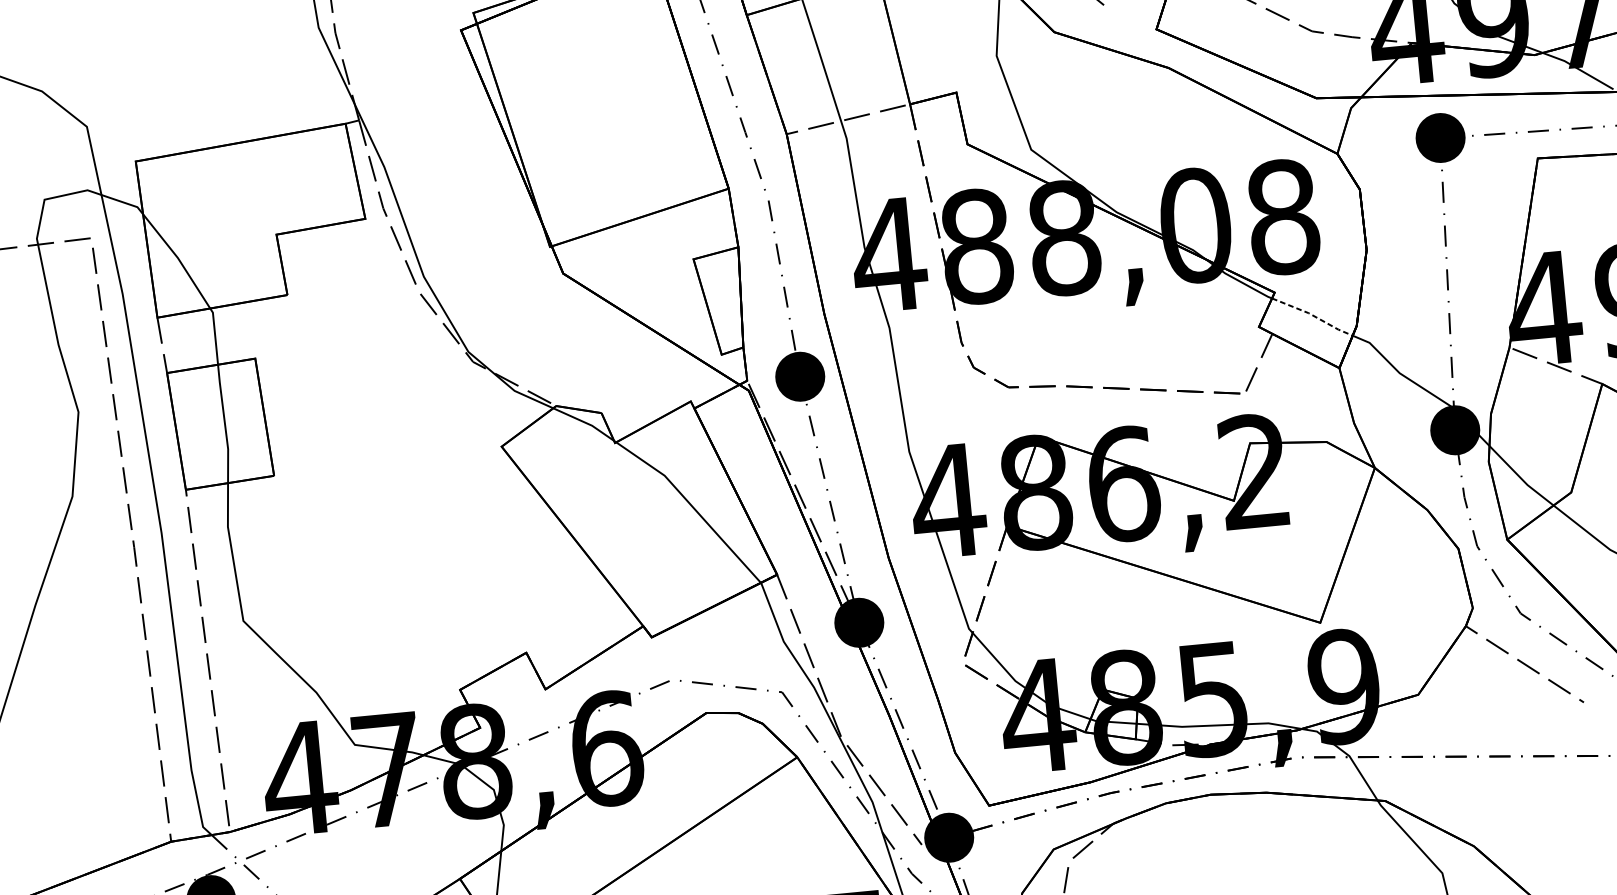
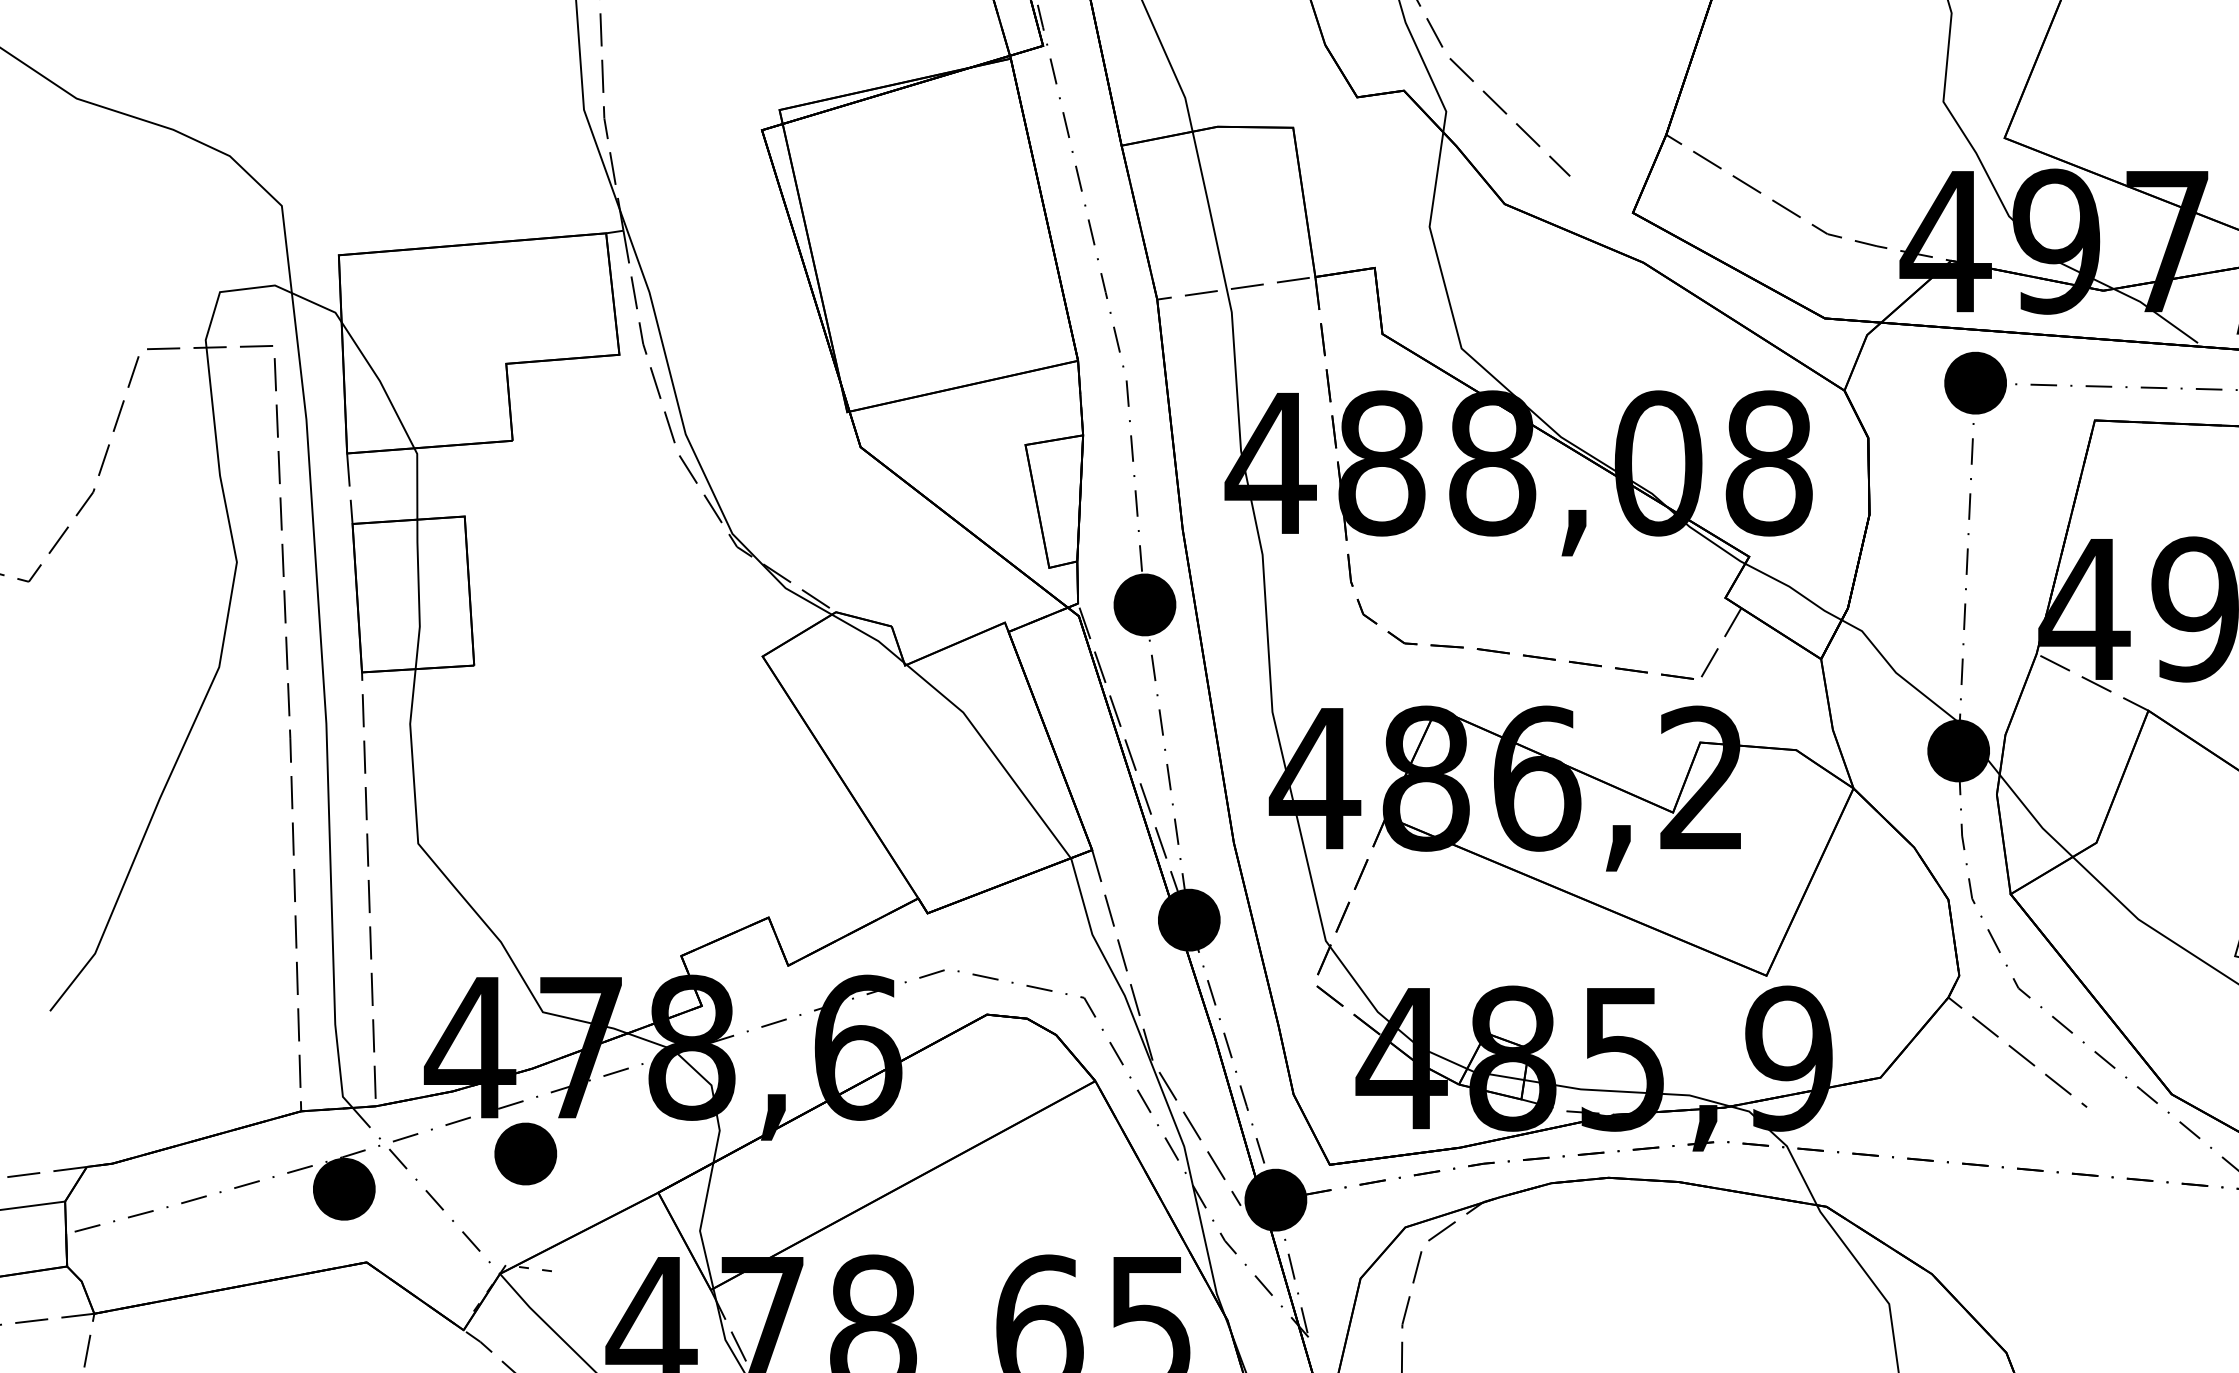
line: (1313, 315) -> (1795, 590), dashed -> solid
part: (351, 857) -> (525, 1153), added

